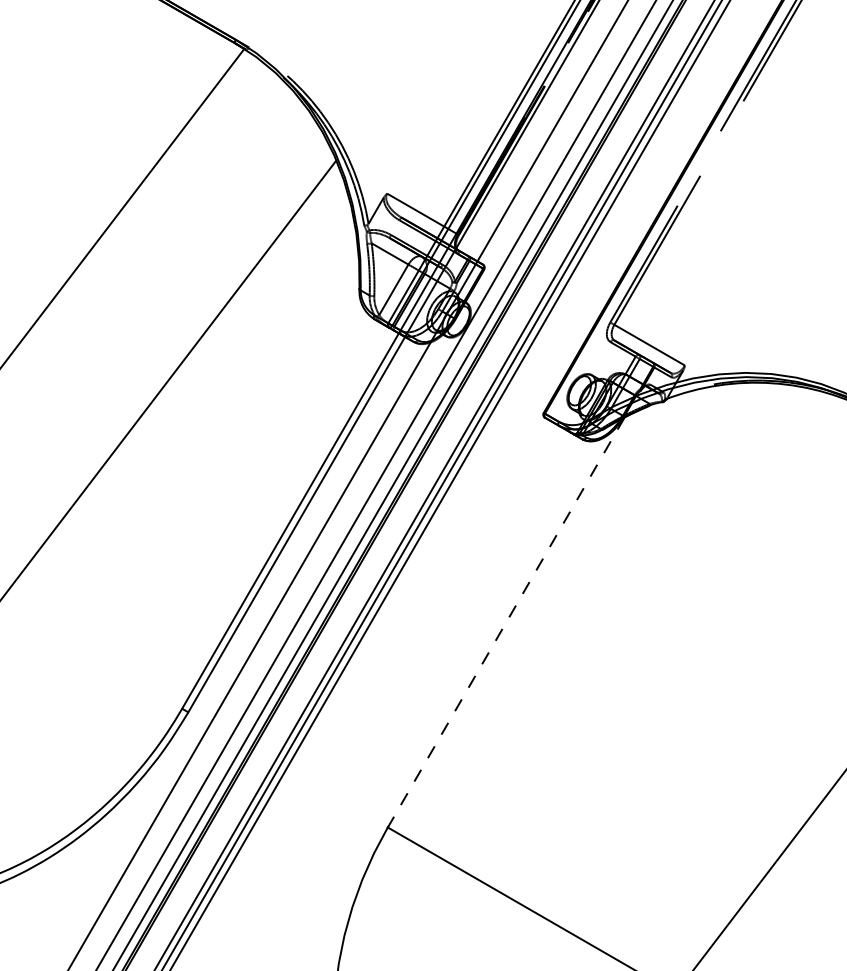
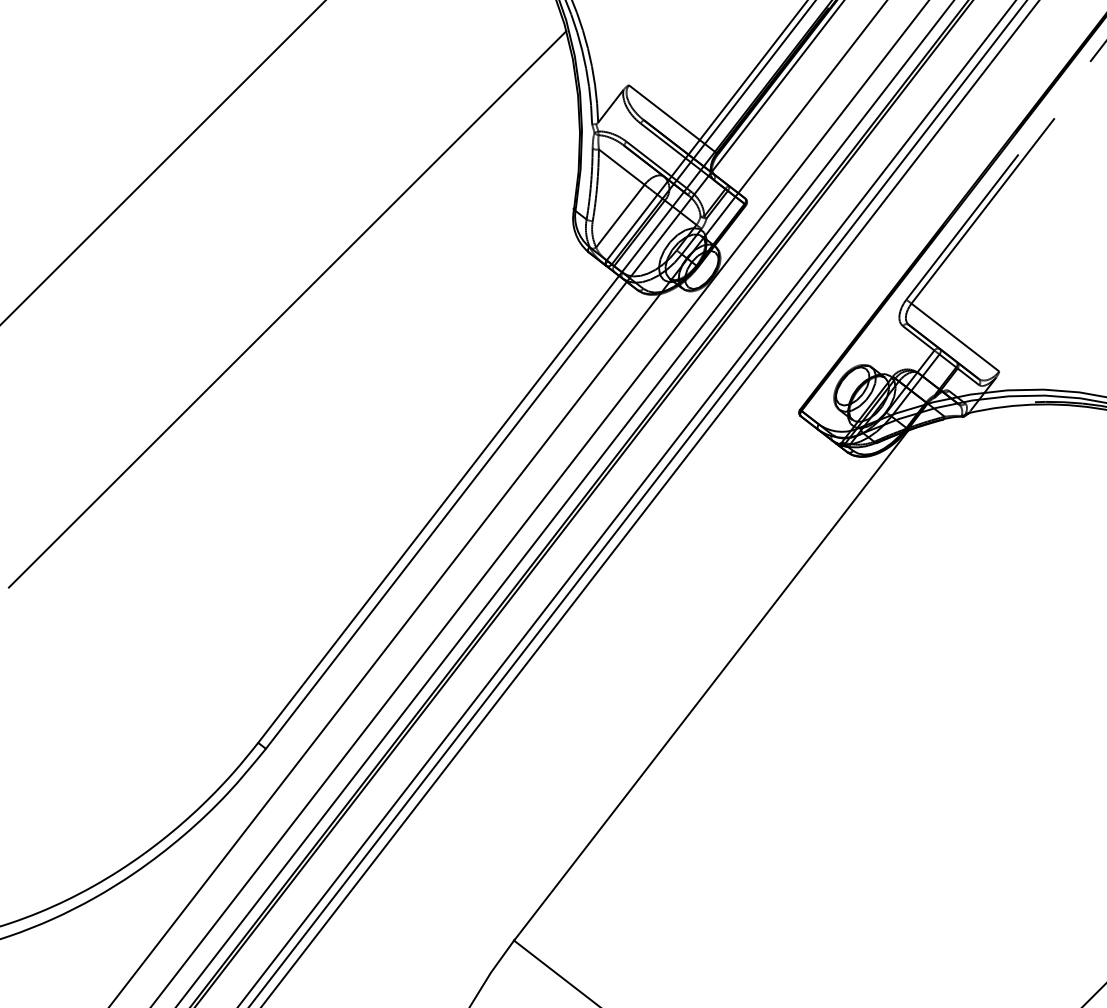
line: (506, 622) -> (711, 685), dashed -> solid

